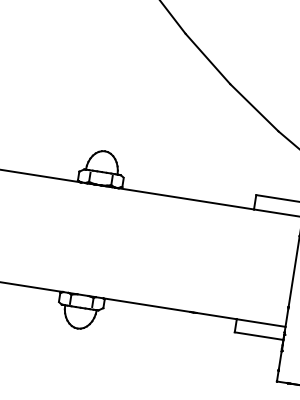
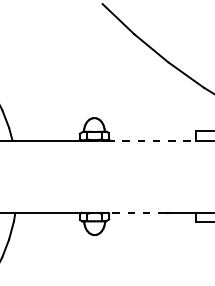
line: (186, 198) -> (151, 140), solid -> dashed
line: (146, 304) -> (136, 212), solid -> dashed

